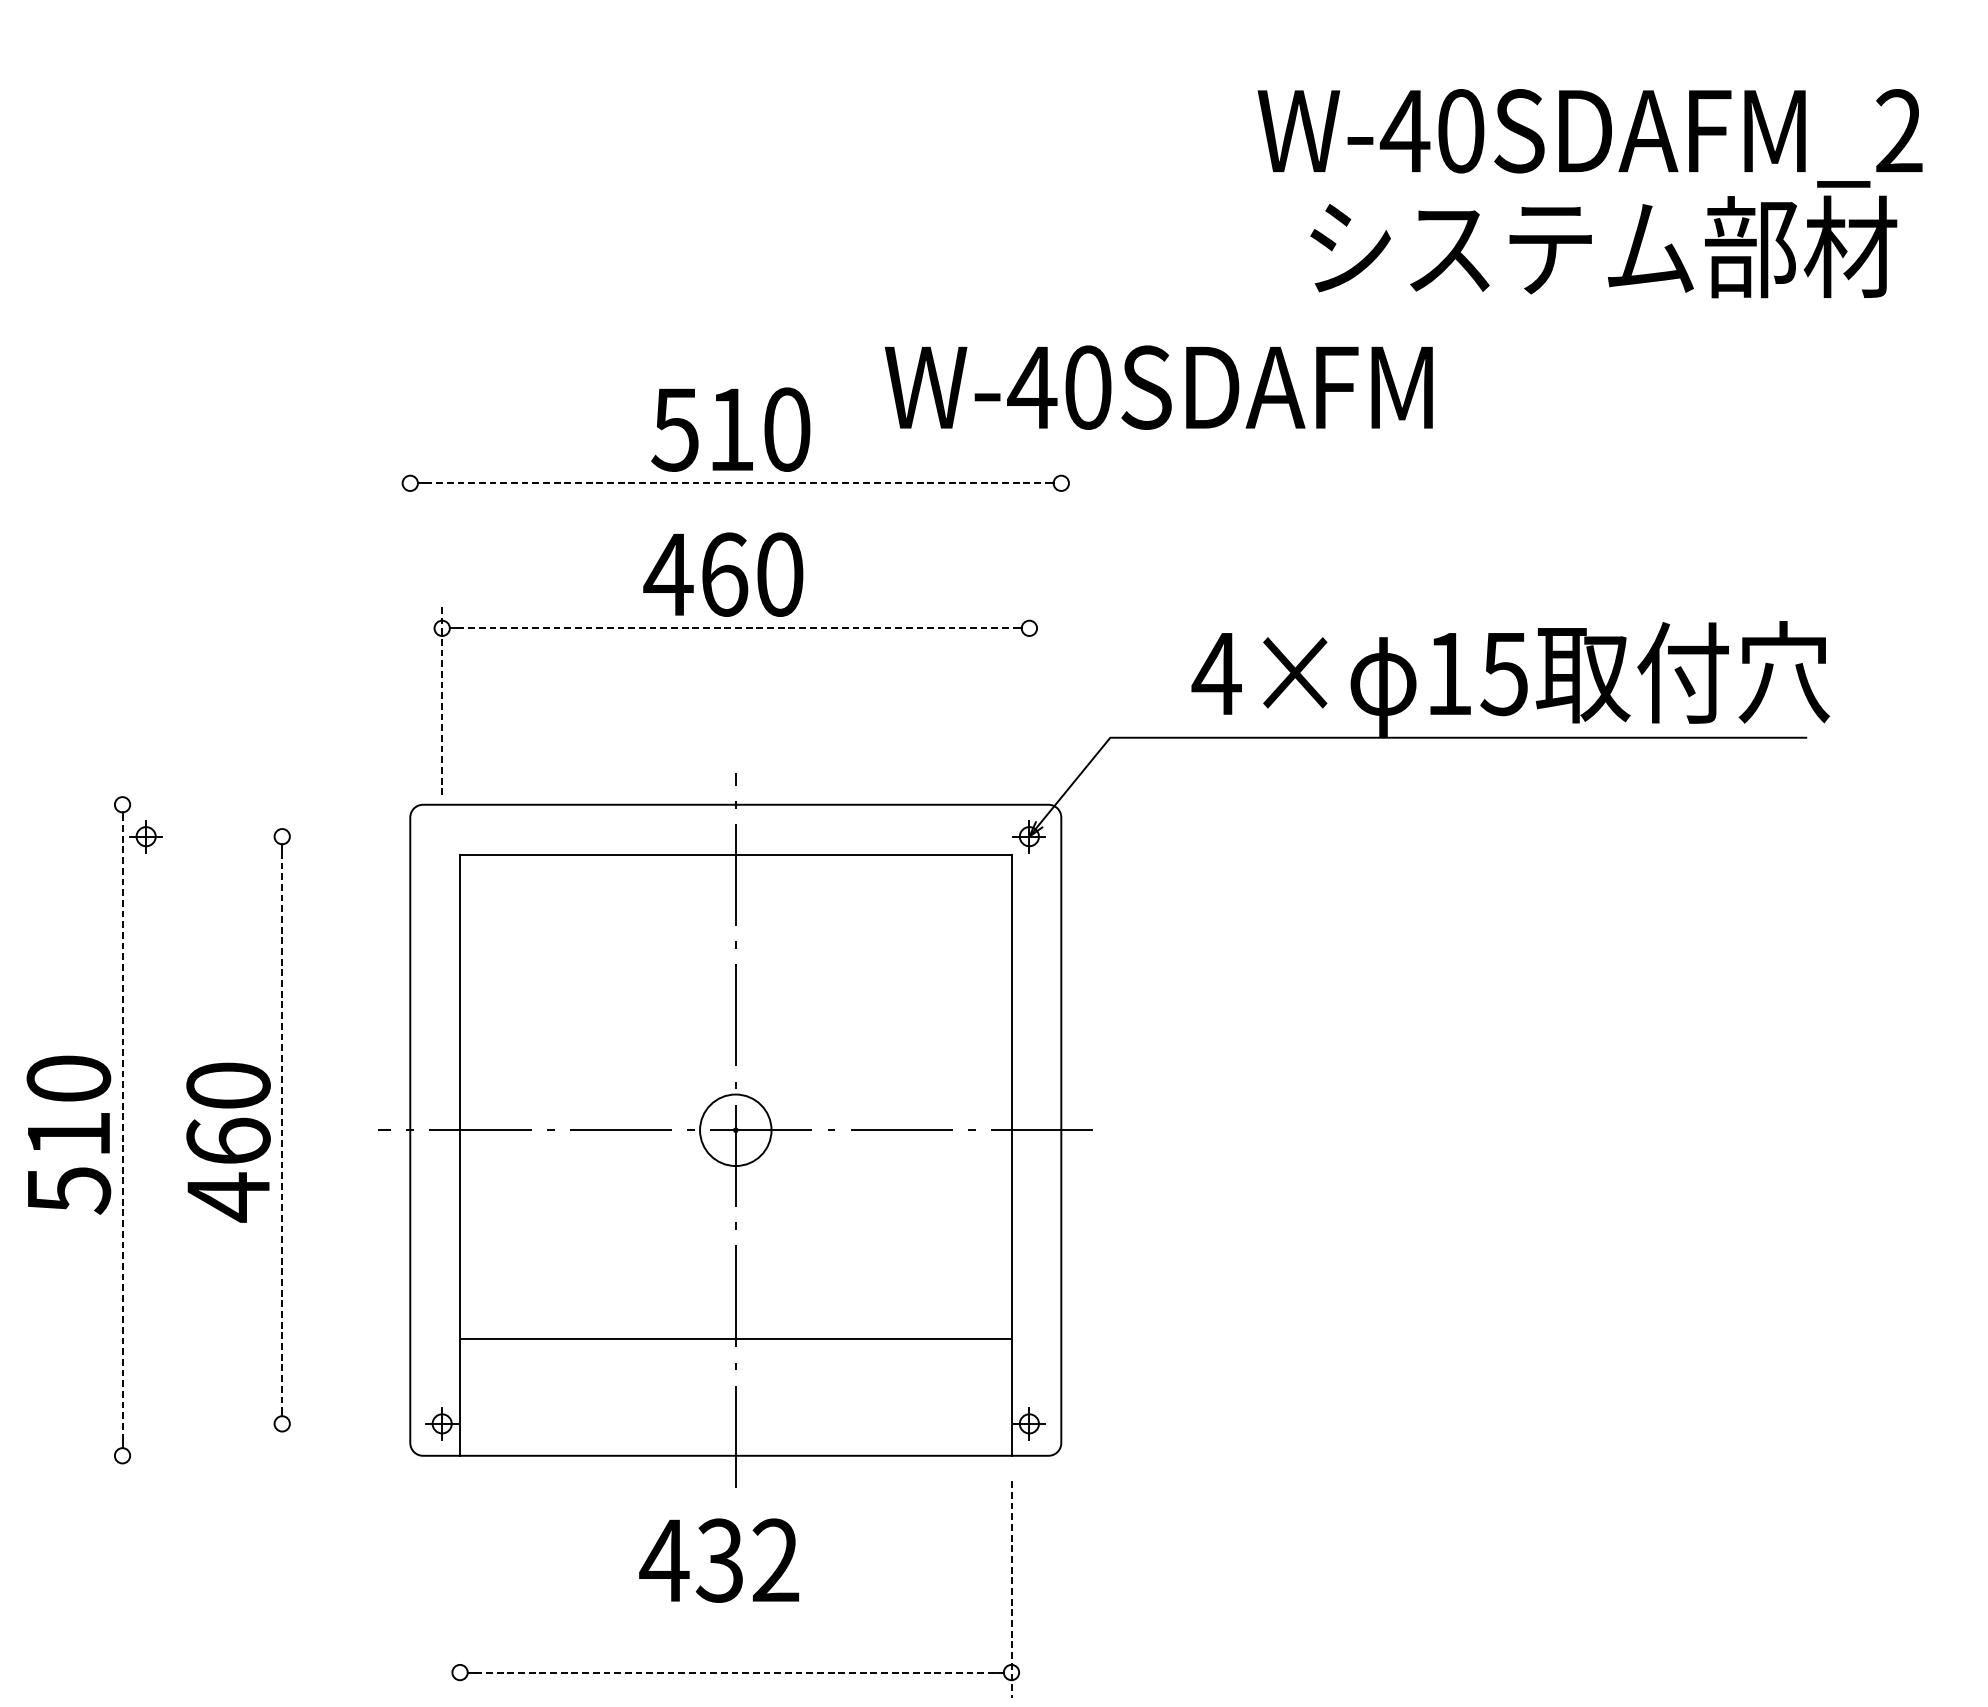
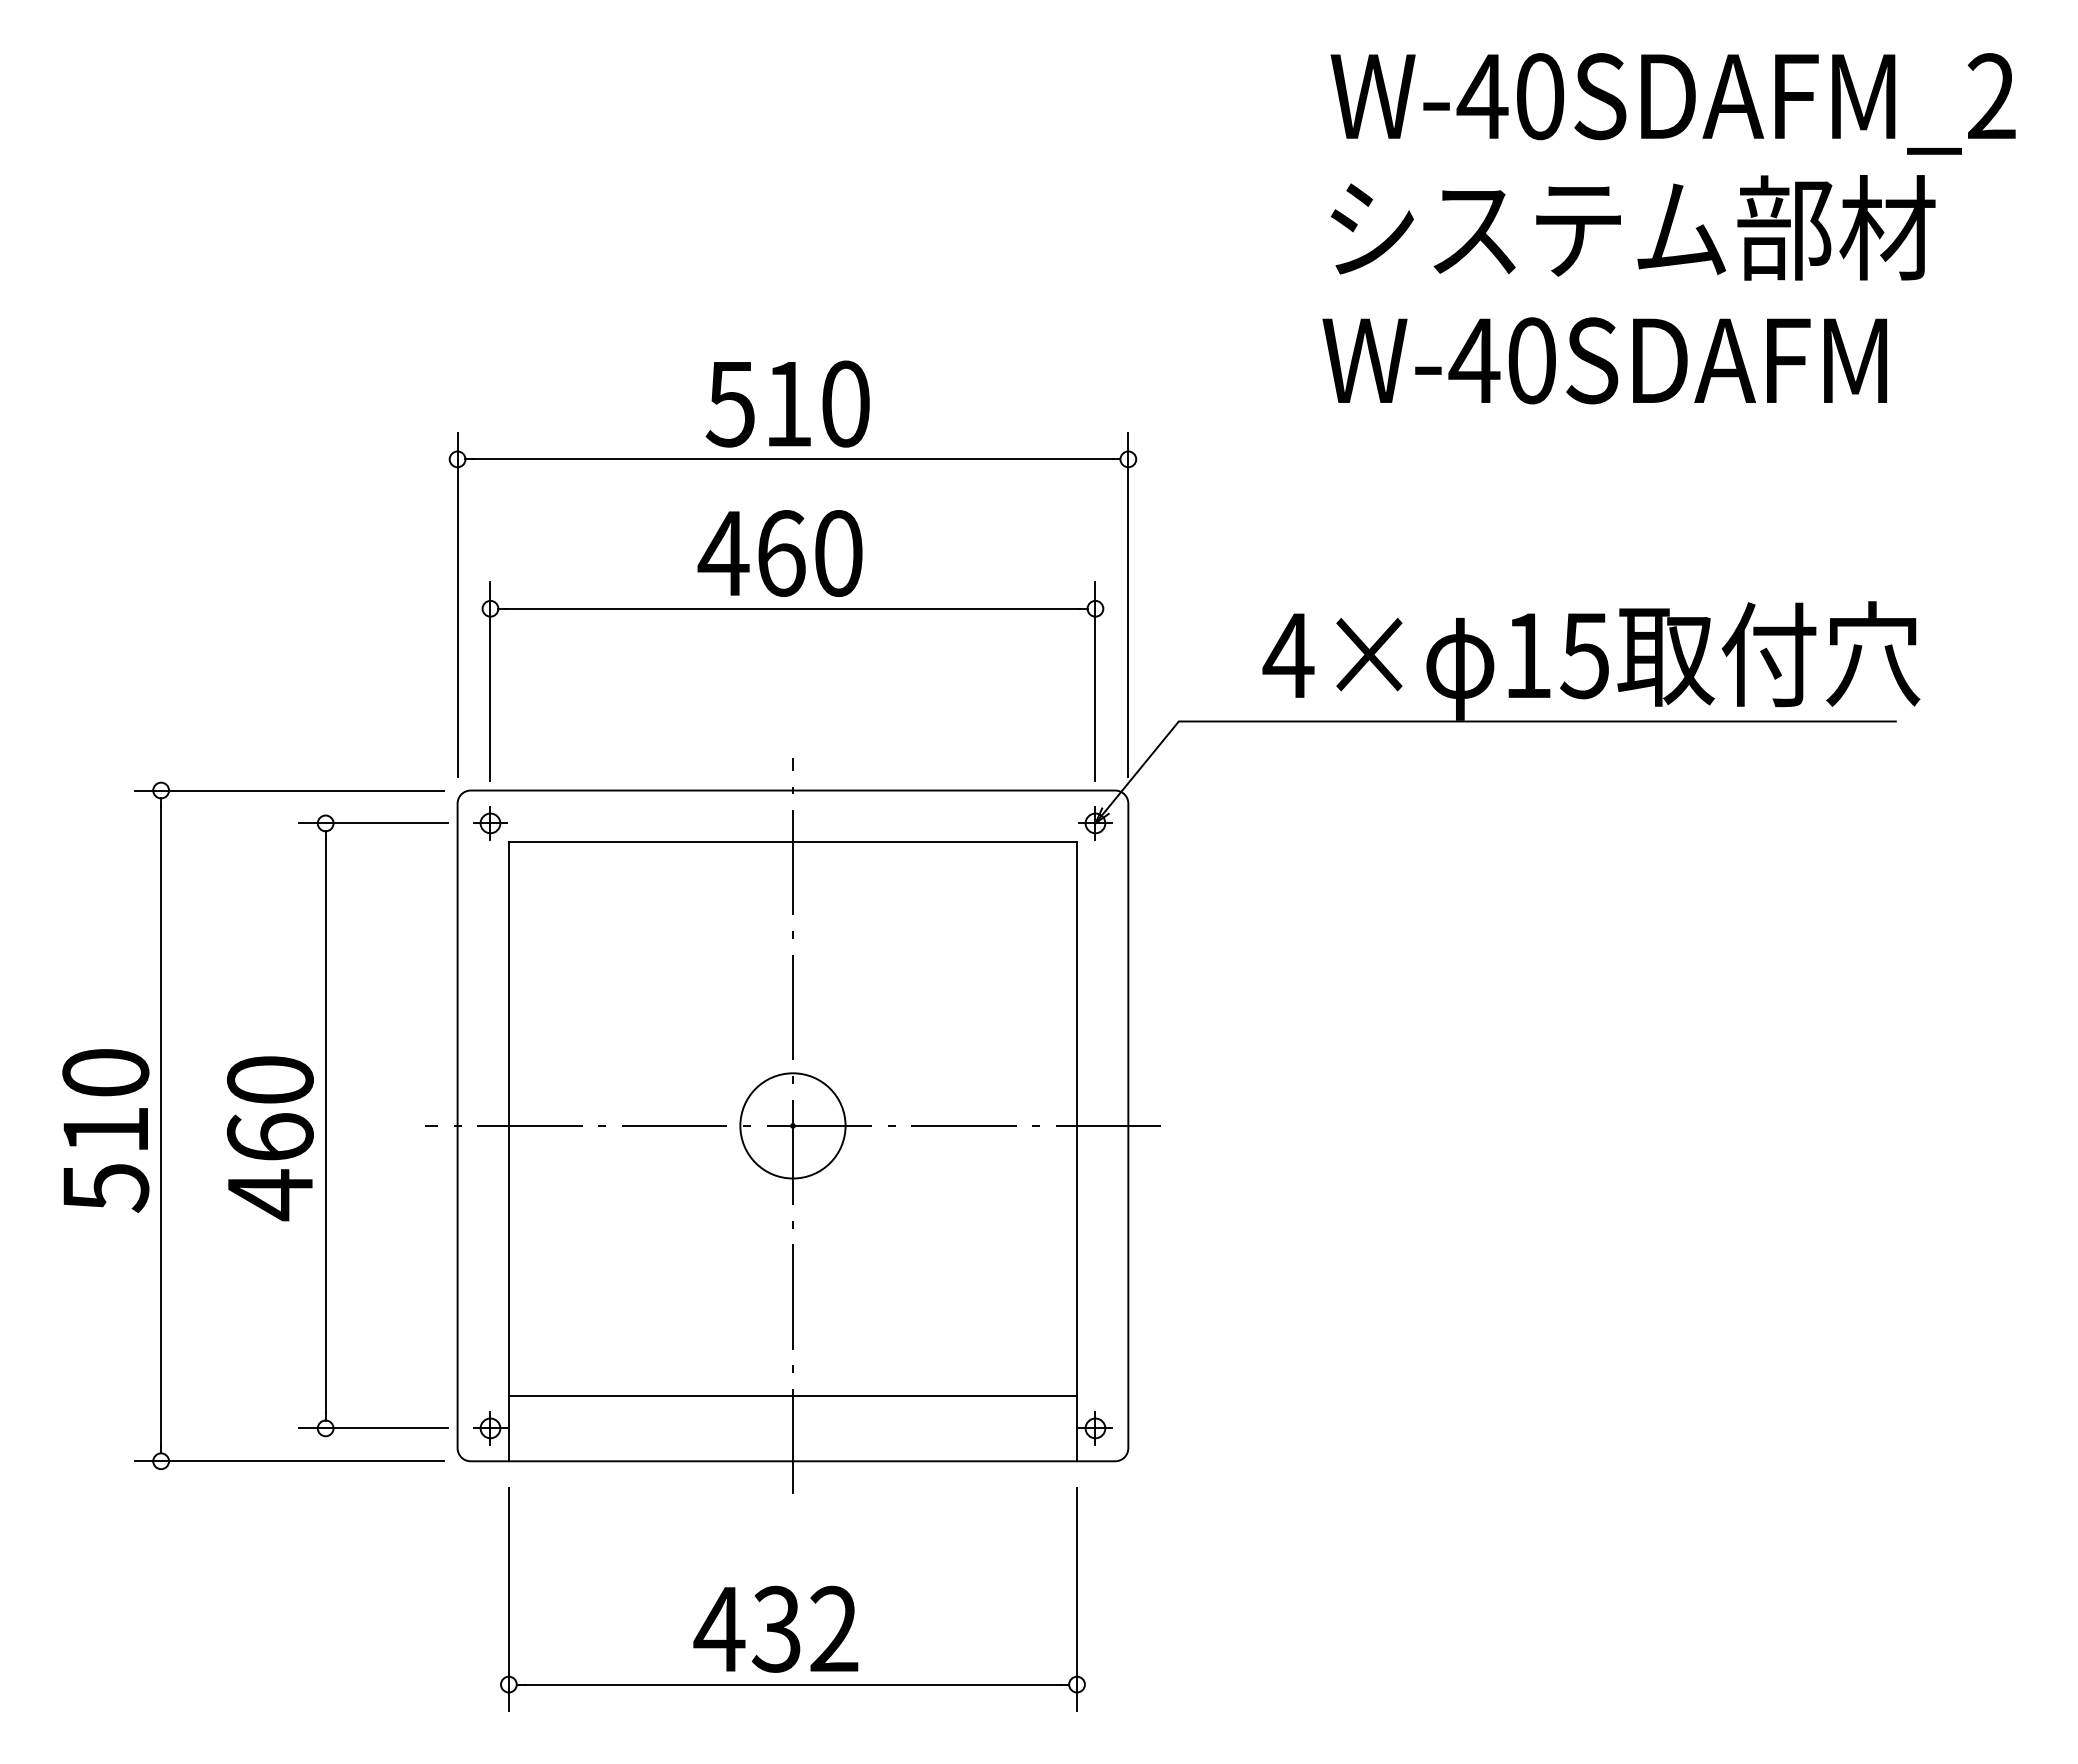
text: (1603, 246) -> (1632, 227), moved
text: (1158, 387) -> (1604, 360), moved
line: (735, 483) -> (792, 459), dashed -> solid
line: (410, 625) -> (457, 605), added
line: (1061, 625) -> (1128, 605), added
line: (735, 628) -> (792, 608), dashed -> solid
line: (442, 698) -> (490, 681), dashed -> solid
line: (1029, 698) -> (1095, 681), added
line: (247, 804) -> (289, 790), added
part: (146, 836) -> (490, 823), moved
line: (328, 836) -> (373, 823), added
line: (122, 1129) -> (161, 1125), dashed -> solid
line: (282, 1129) -> (325, 1125), dashed -> solid
circle: (735, 1129) -> (792, 1125), size x1.43
line: (735, 1338) -> (792, 1395), moved
line: (328, 1423) -> (373, 1428), added
line: (247, 1455) -> (289, 1461), added
text: (718, 1559) -> (775, 1628), moved
line: (459, 1588) -> (508, 1598), added
line: (1011, 1589) -> (1077, 1599), dashed -> solid
line: (736, 1672) -> (793, 1684), dashed -> solid

